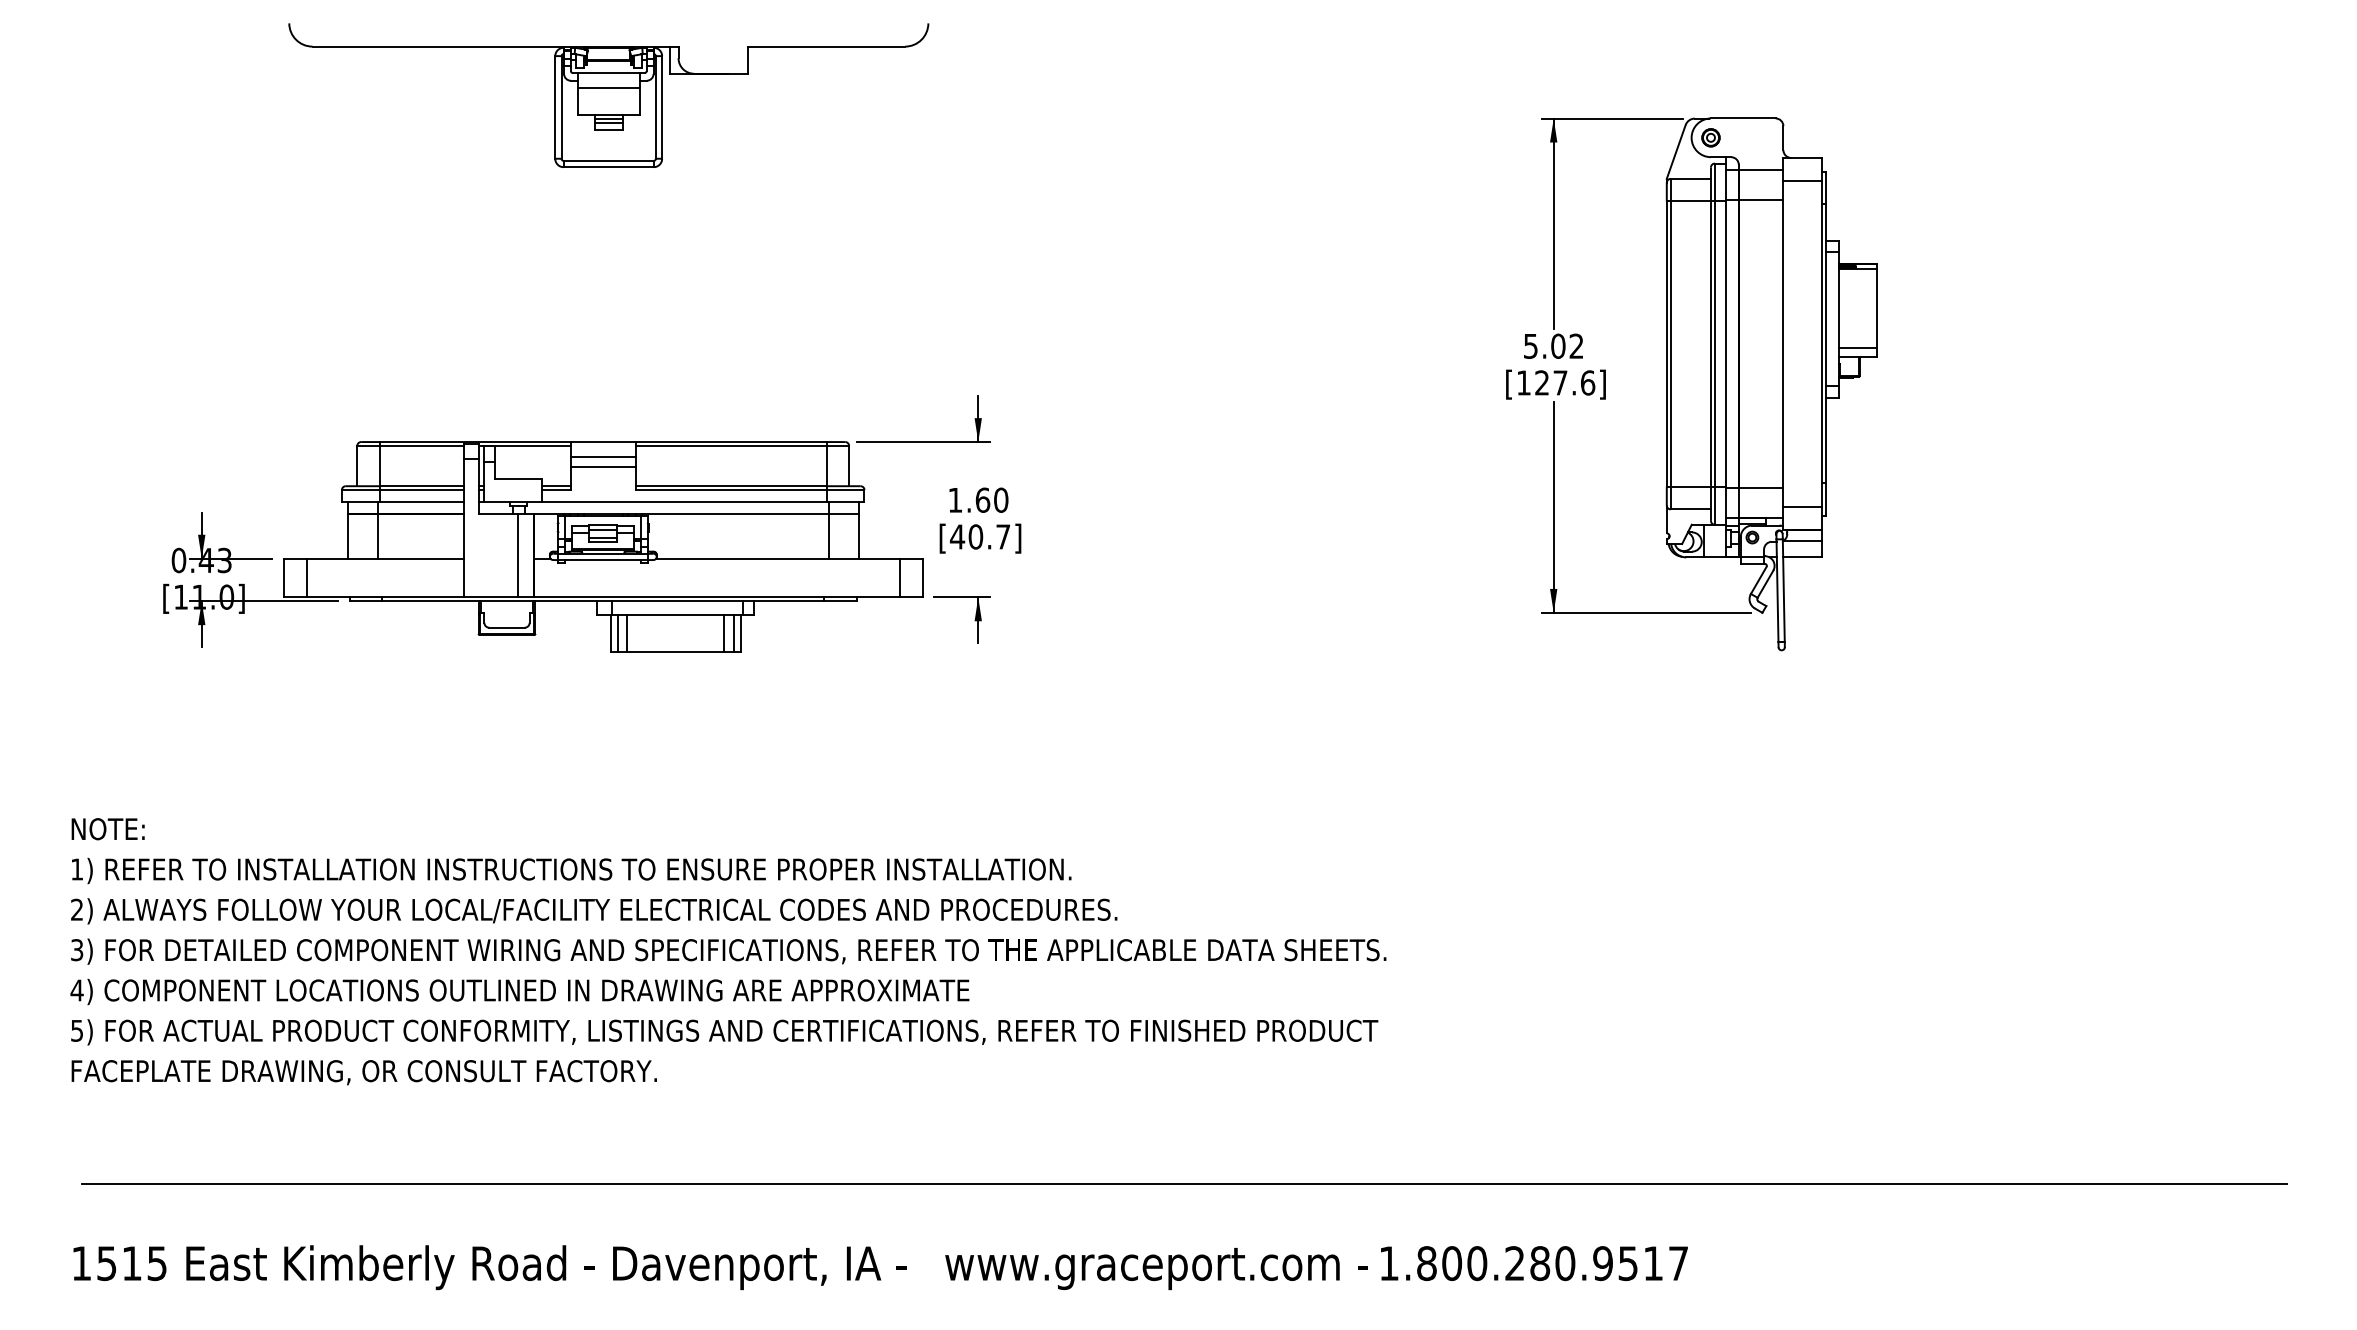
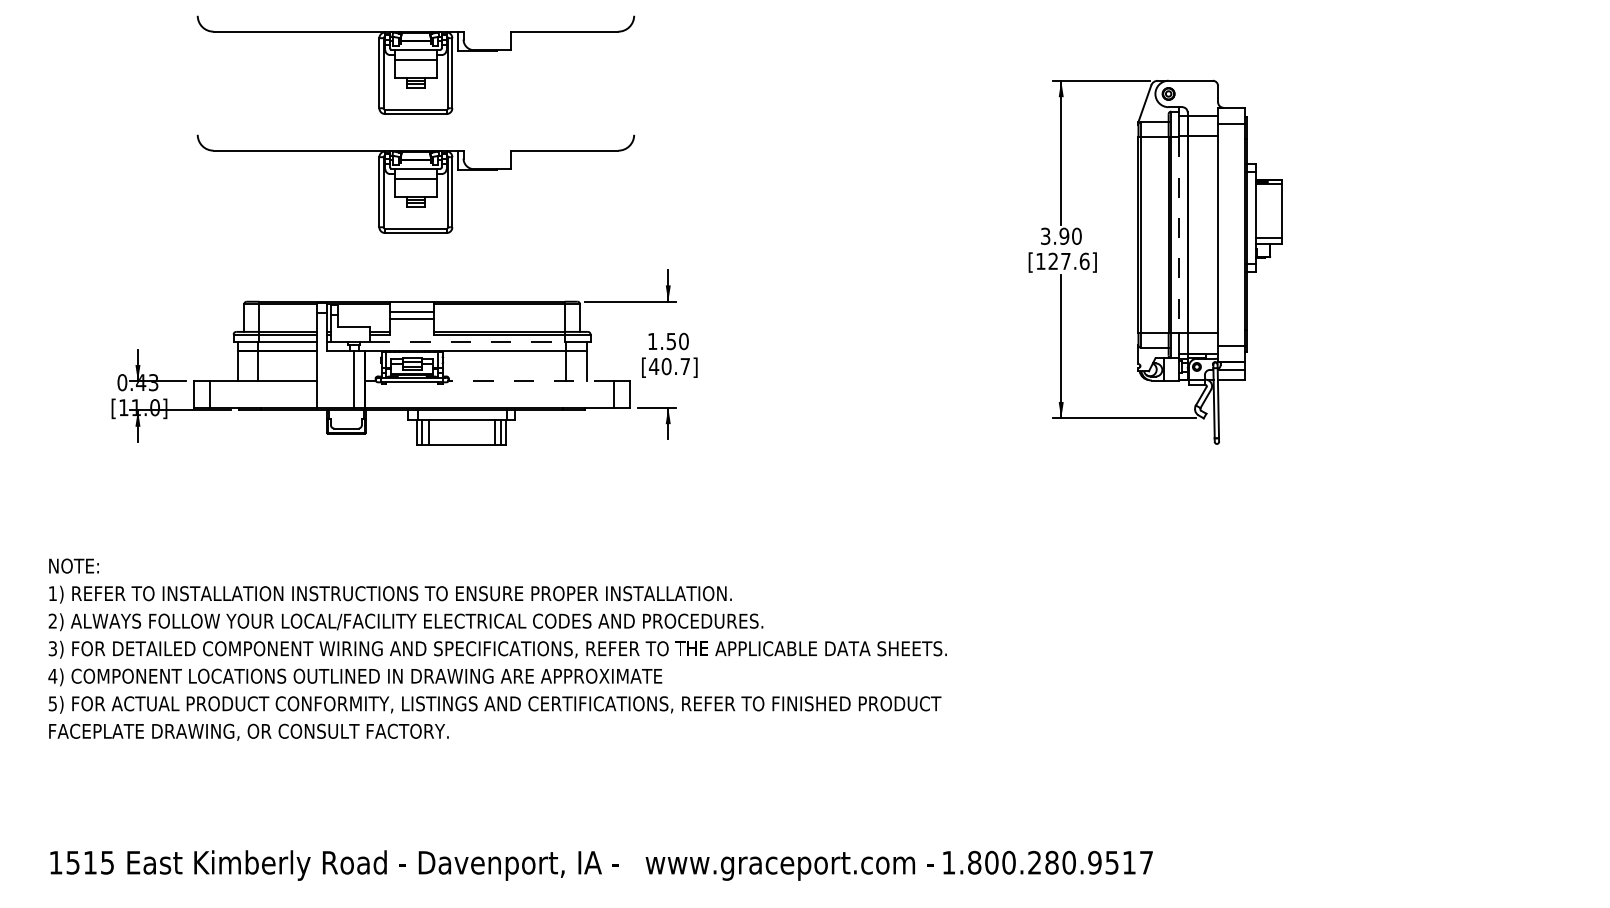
part: (608, 268) -> (415, 183), added
line: (1726, 343) -> (1179, 234), solid -> dashed
text: (1554, 345) -> (1061, 235), 5.02 -> 3.90
text: (983, 500) -> (671, 341), 1.60 -> 1.50
line: (684, 501) -> (467, 342), solid -> dashed
line: (778, 558) -> (531, 381), solid -> dashed
line: (1183, 1184) -> (808, 808), removed

